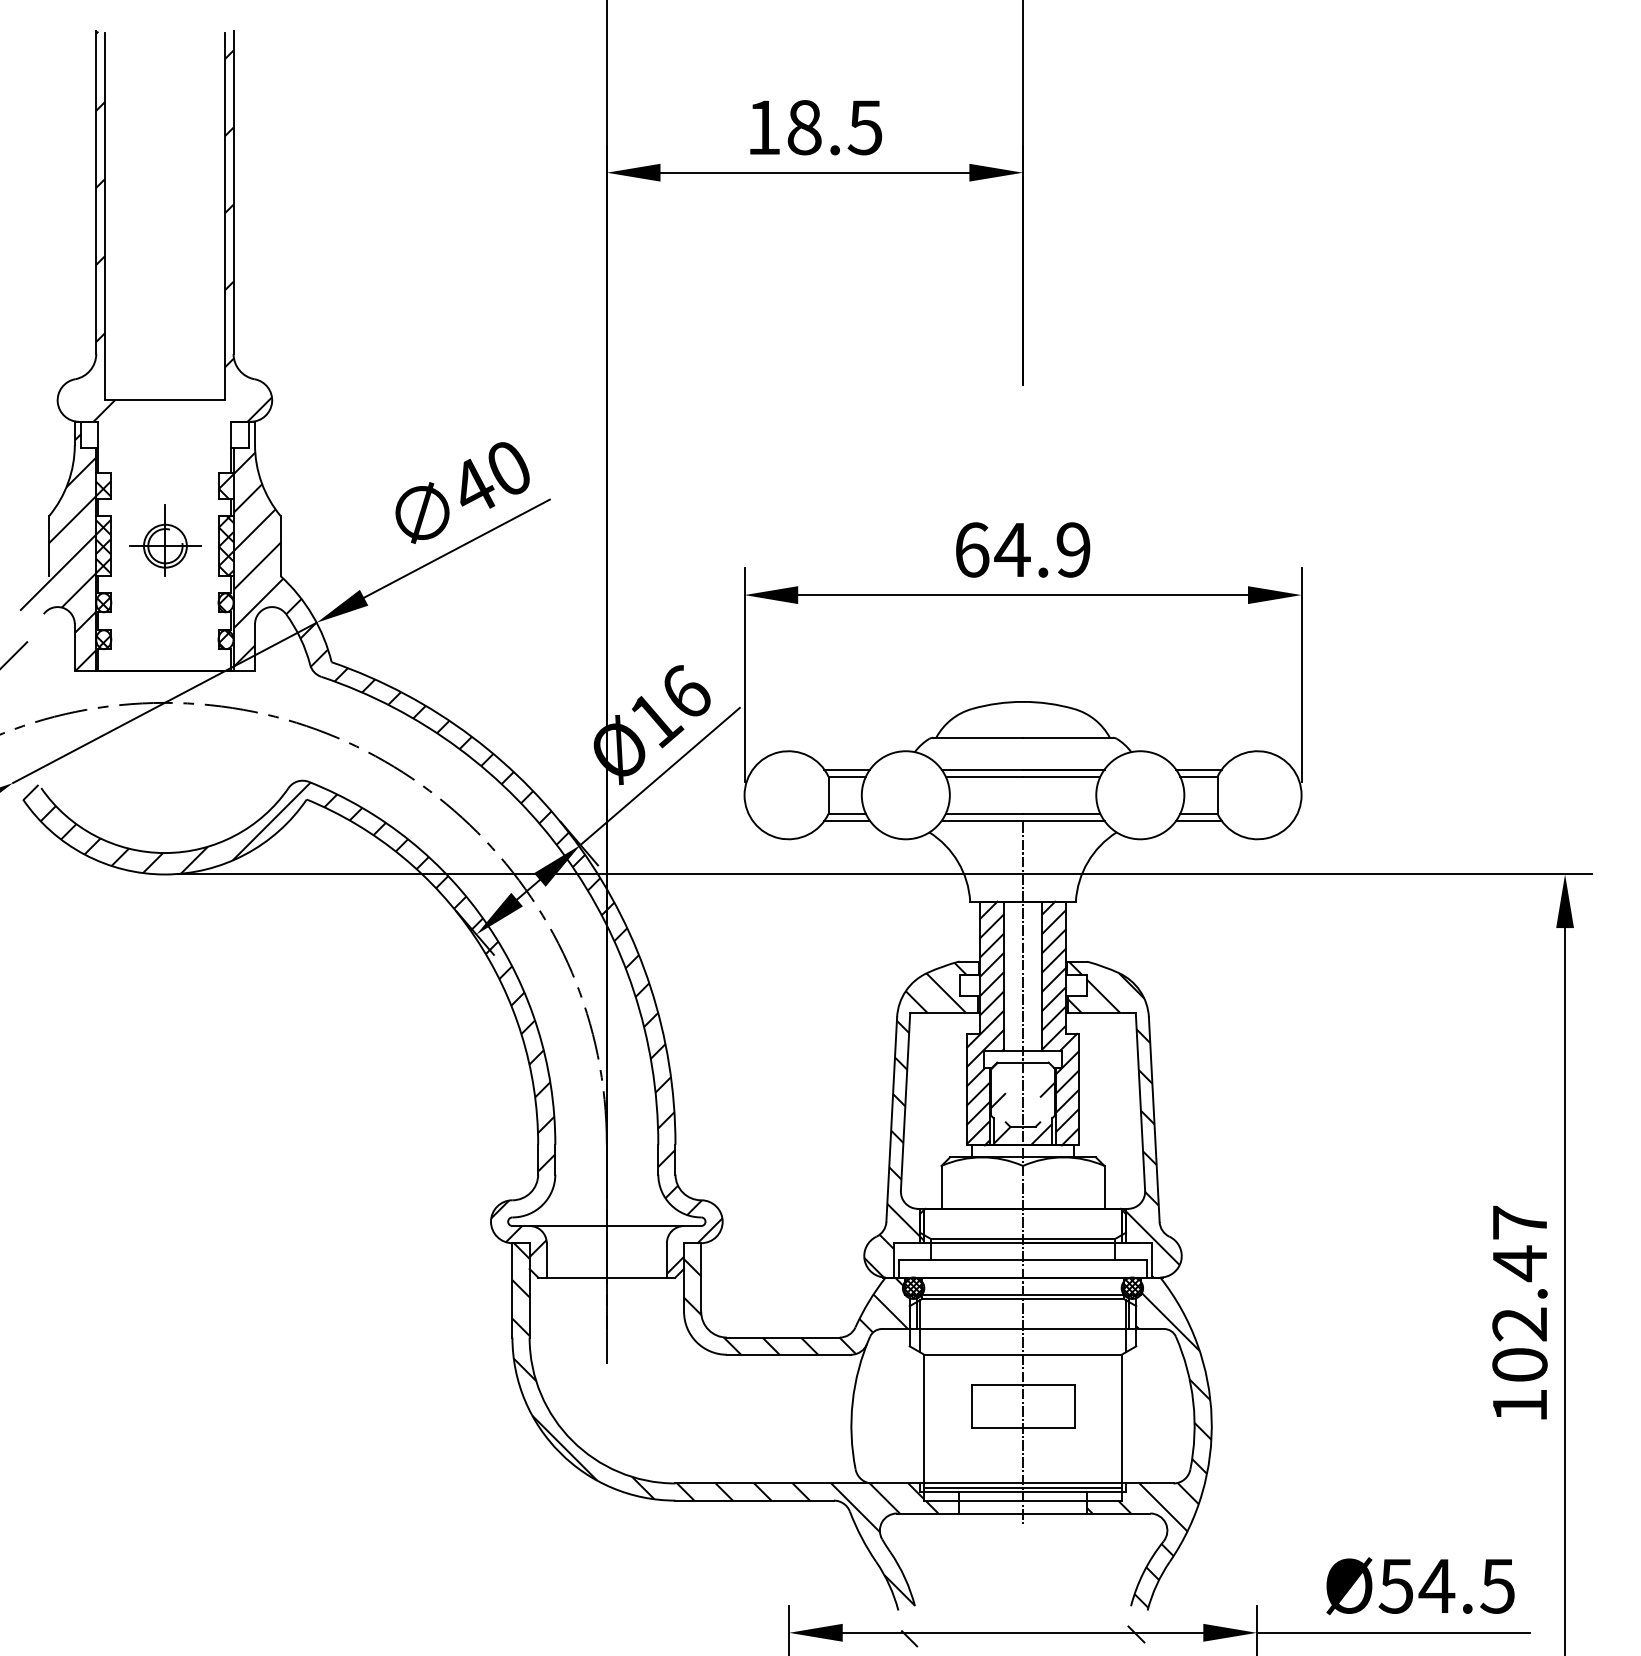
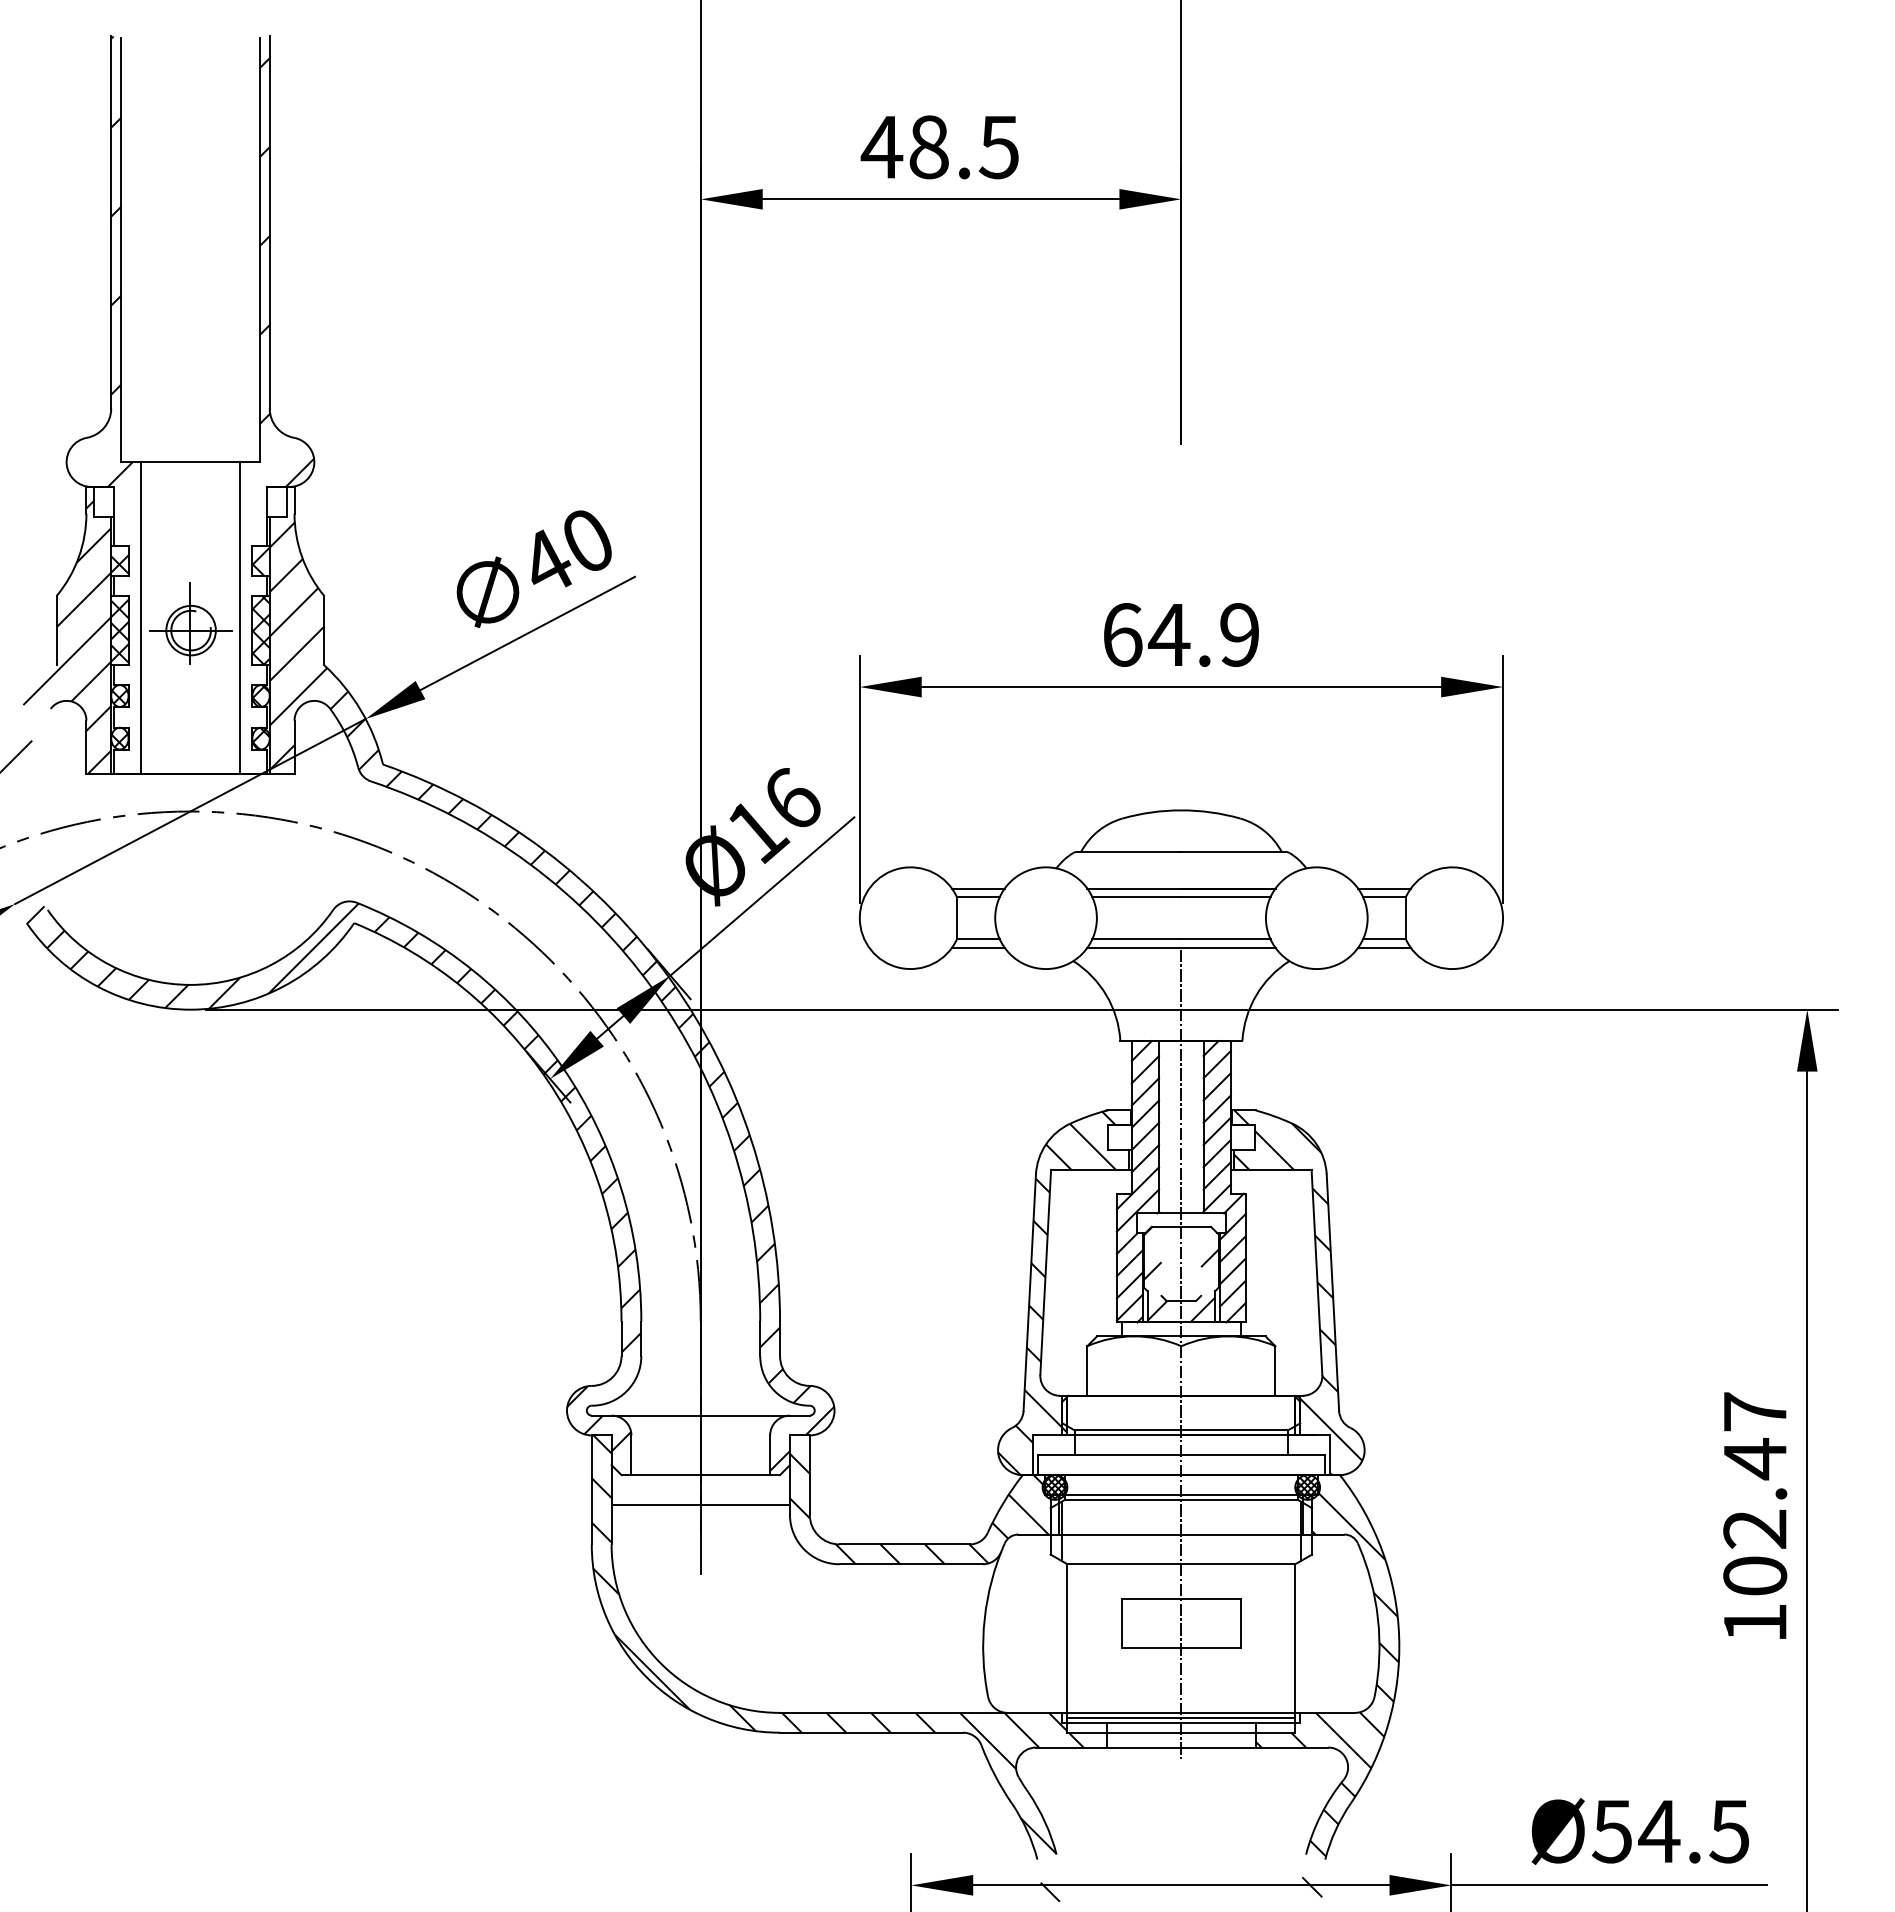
text: (763, 127) -> (881, 147), 18.5 -> 48.5
line: (121, 535) -> (140, 618), added
line: (208, 535) -> (240, 618), added
line: (606, 1303) -> (700, 1504), added

